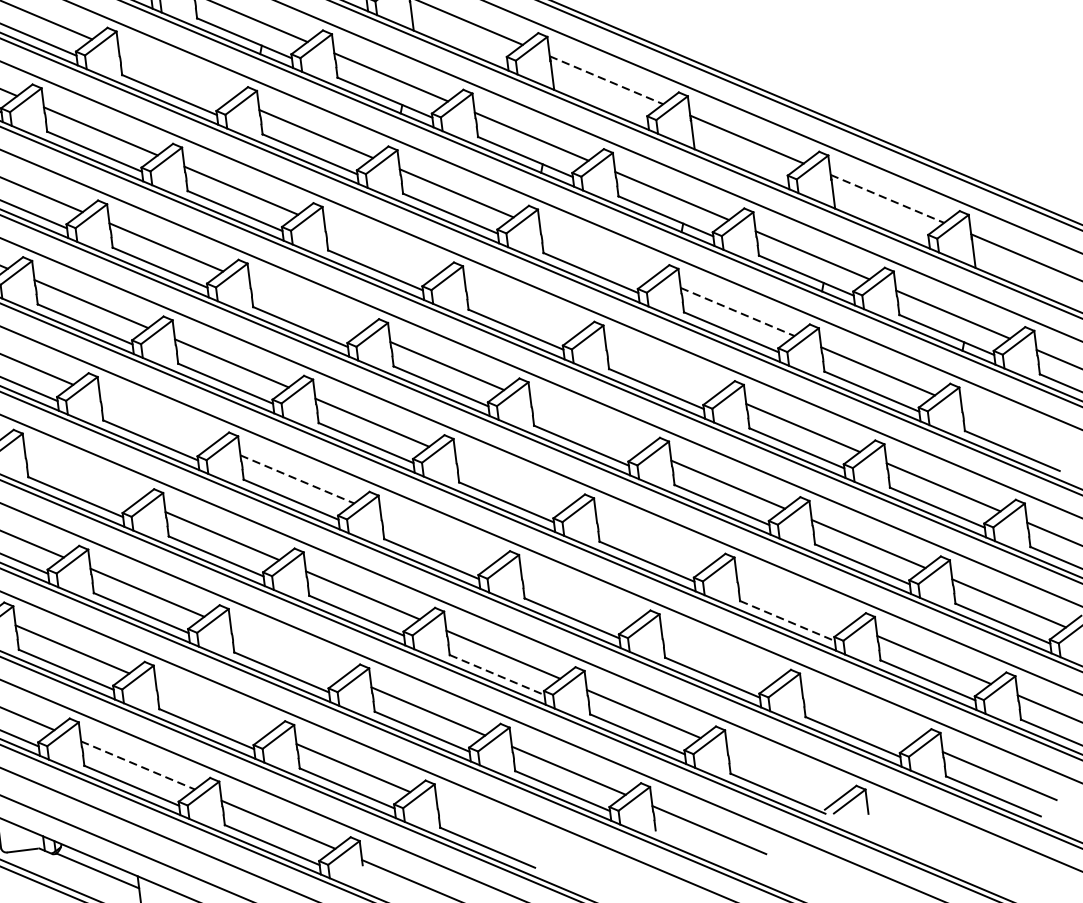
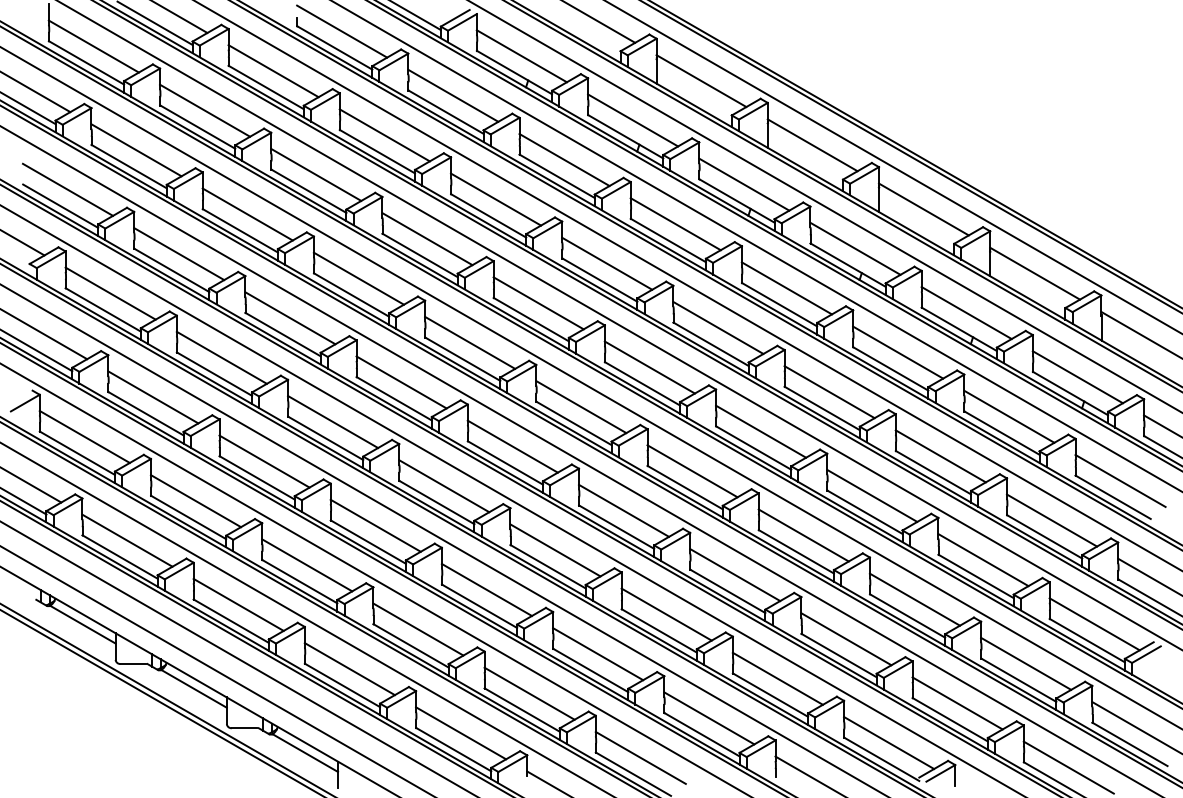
line: (175, 74) -> (453, 95), added
line: (606, 80) -> (812, 145), dashed -> solid
line: (887, 198) -> (1035, 273), dashed -> solid
line: (382, 249) -> (607, 263), added
line: (596, 252) -> (786, 288), added
line: (306, 306) -> (538, 303), added
line: (522, 308) -> (718, 327), added
line: (738, 311) -> (898, 352), dashed -> solid
line: (662, 369) -> (829, 392), added
line: (156, 420) -> (401, 382), added
line: (588, 425) -> (761, 431), added
line: (1018, 430) -> (1120, 480), added
line: (82, 477) -> (333, 422), added
line: (298, 479) -> (513, 446), dashed -> solid
line: (512, 482) -> (692, 471), added
line: (437, 538) -> (623, 510), added
line: (652, 541) -> (803, 535), added
line: (578, 598) -> (735, 575), added
line: (793, 600) -> (914, 599), added
line: (788, 621) -> (908, 616), dashed -> solid
line: (287, 651) -> (486, 589), added
line: (718, 657) -> (846, 639), added
line: (497, 675) -> (659, 631), dashed -> solid
line: (213, 708) -> (418, 629), added
line: (859, 716) -> (957, 703), added
line: (138, 765) -> (350, 669), dashed -> solid
line: (784, 772) -> (889, 742), added
line: (493, 826) -> (640, 757), added

